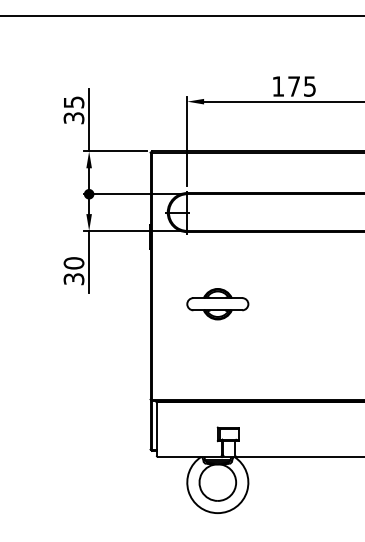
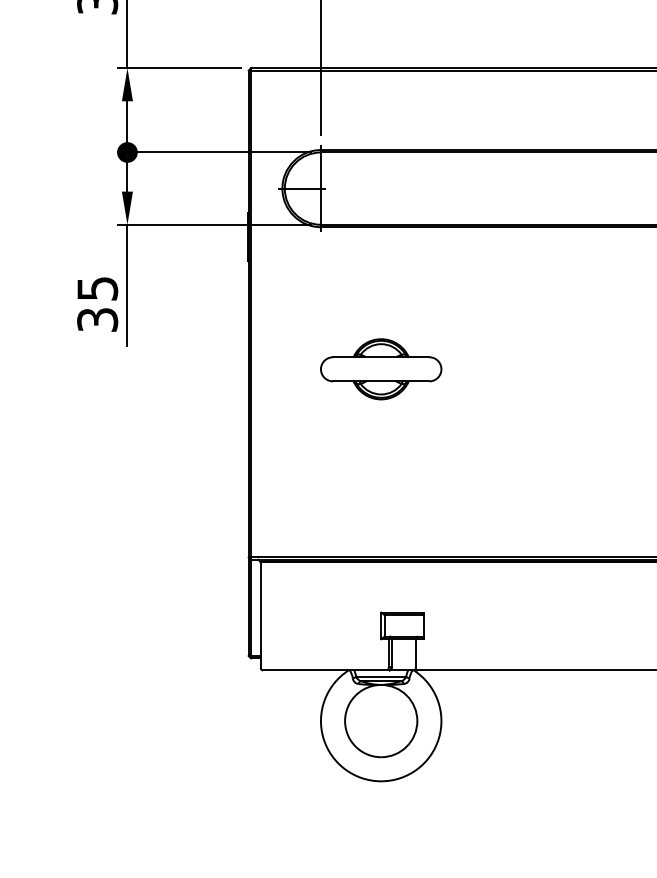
text: (73, 263) -> (96, 289), 30 -> 35

